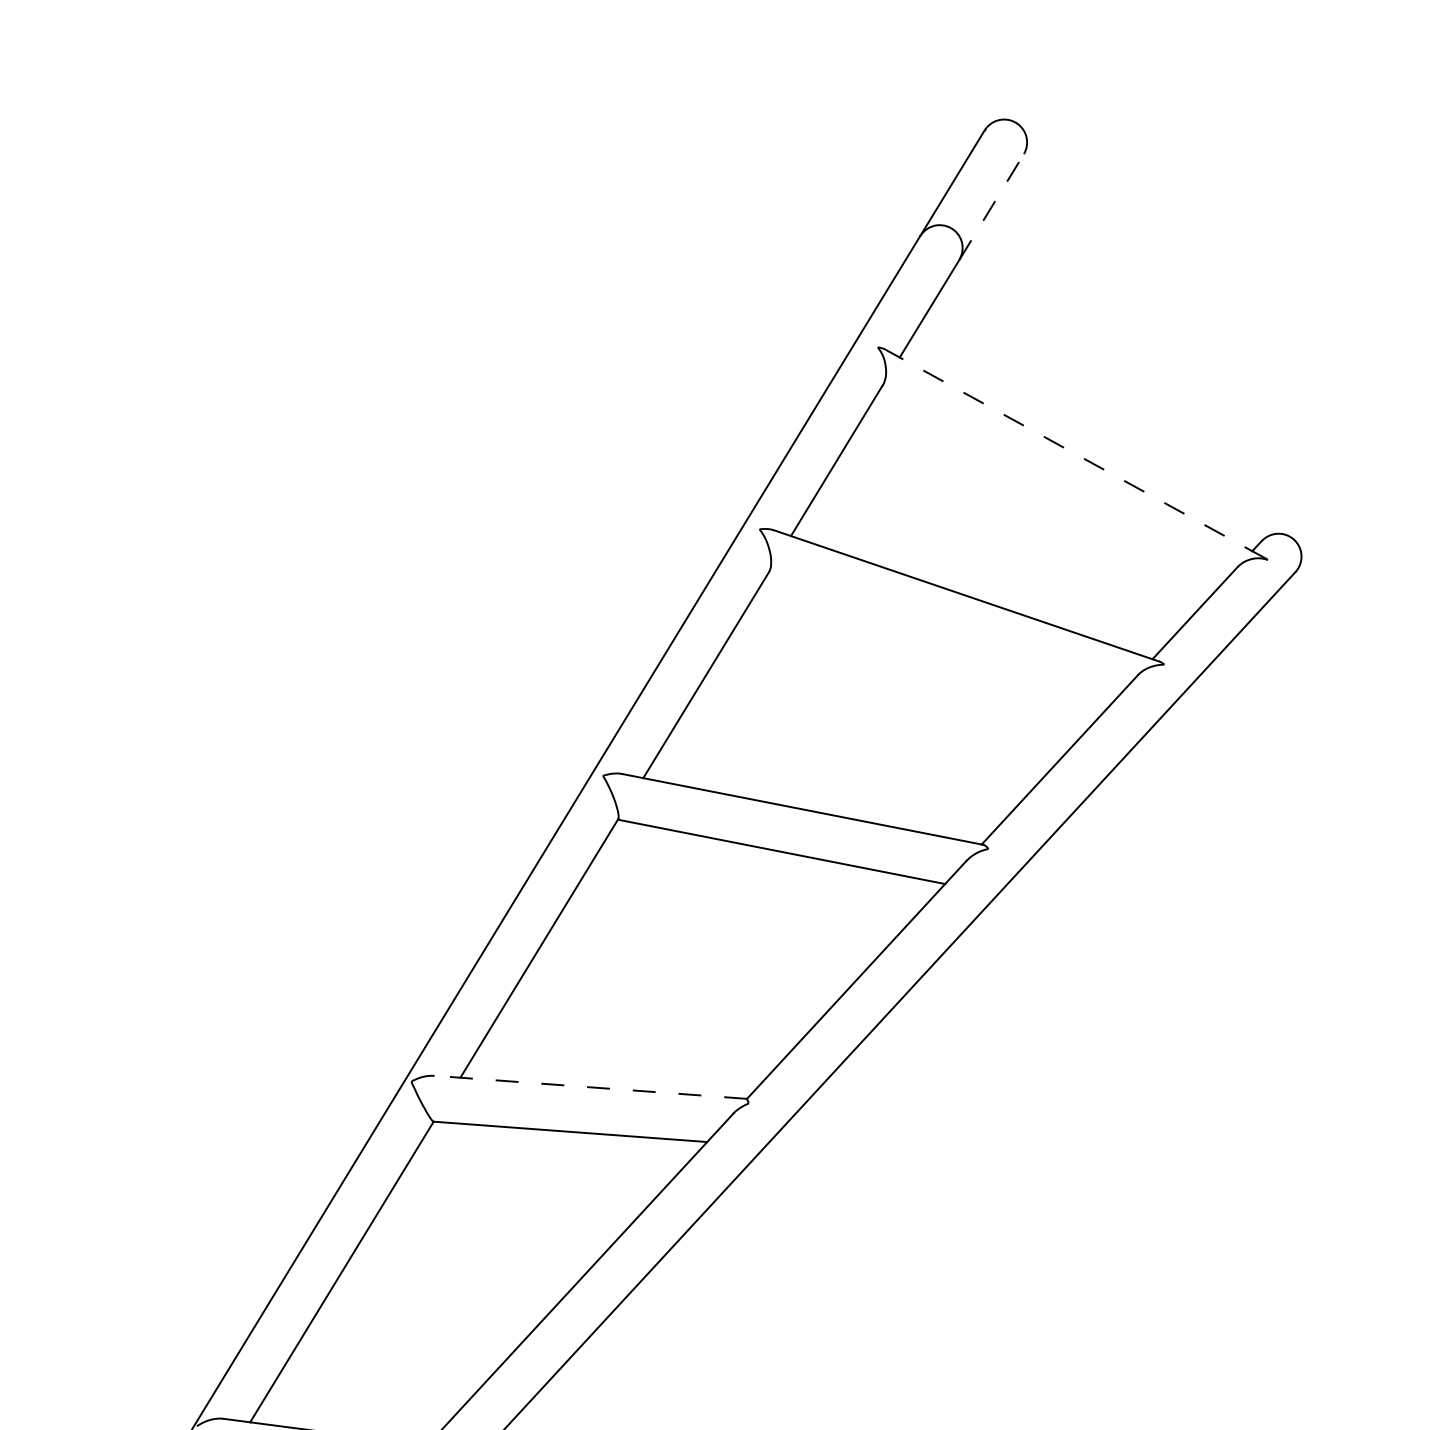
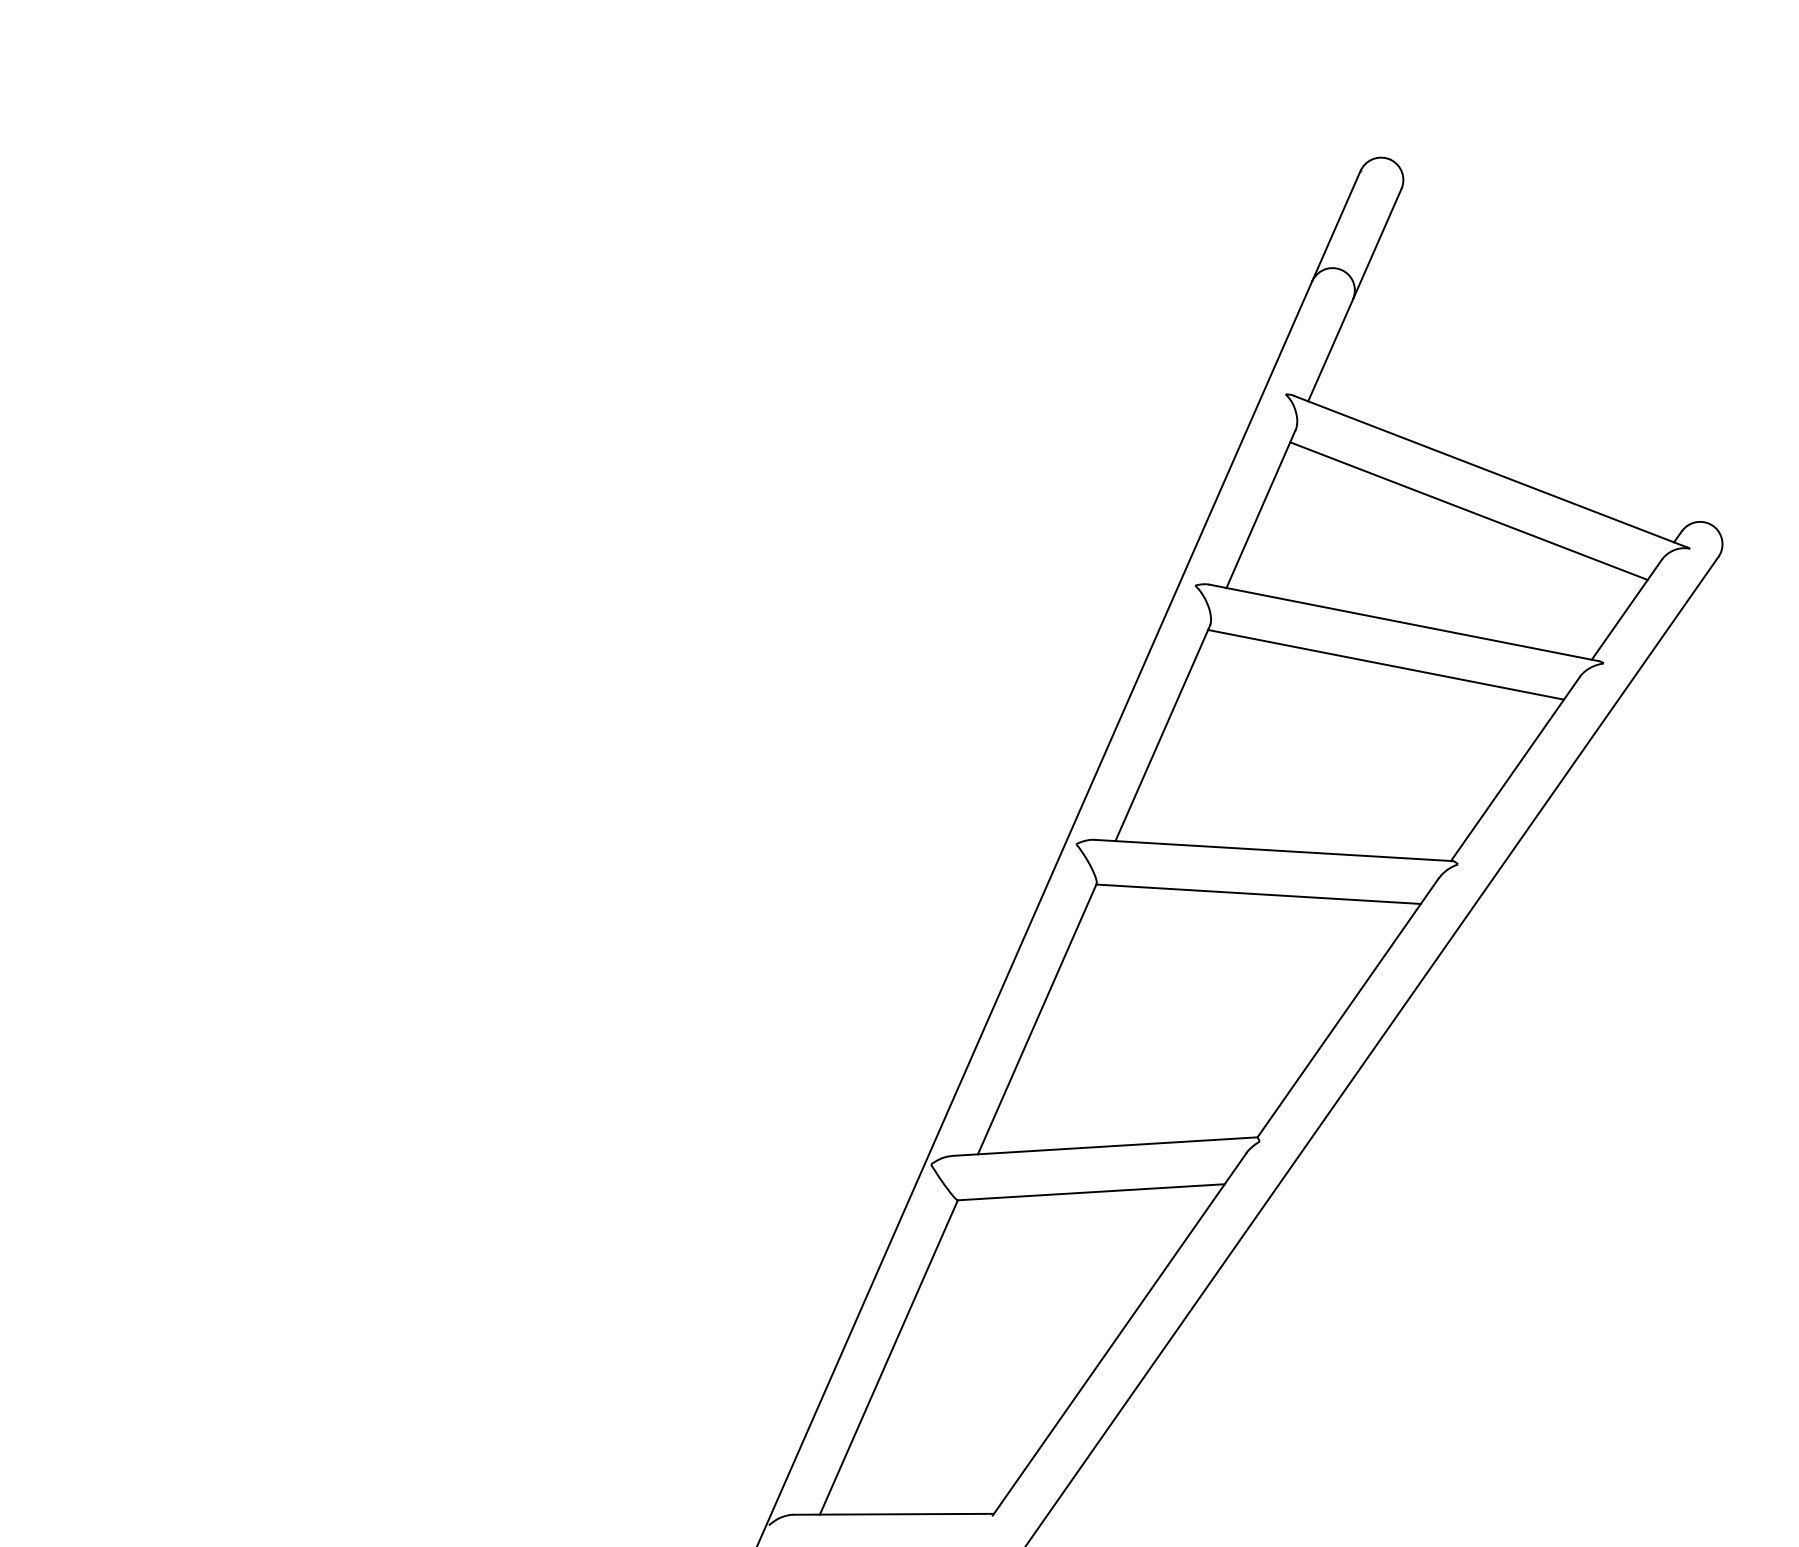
line: (991, 206) -> (1377, 243), dashed -> solid
line: (1075, 453) -> (1490, 471), dashed -> solid
line: (1047, 490) -> (1468, 510), added
line: (942, 635) -> (1385, 664), added
line: (591, 1087) -> (1105, 1146), dashed -> solid

